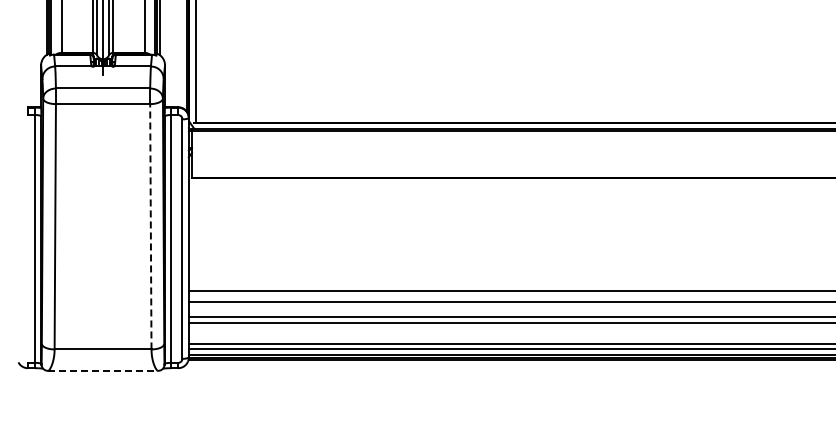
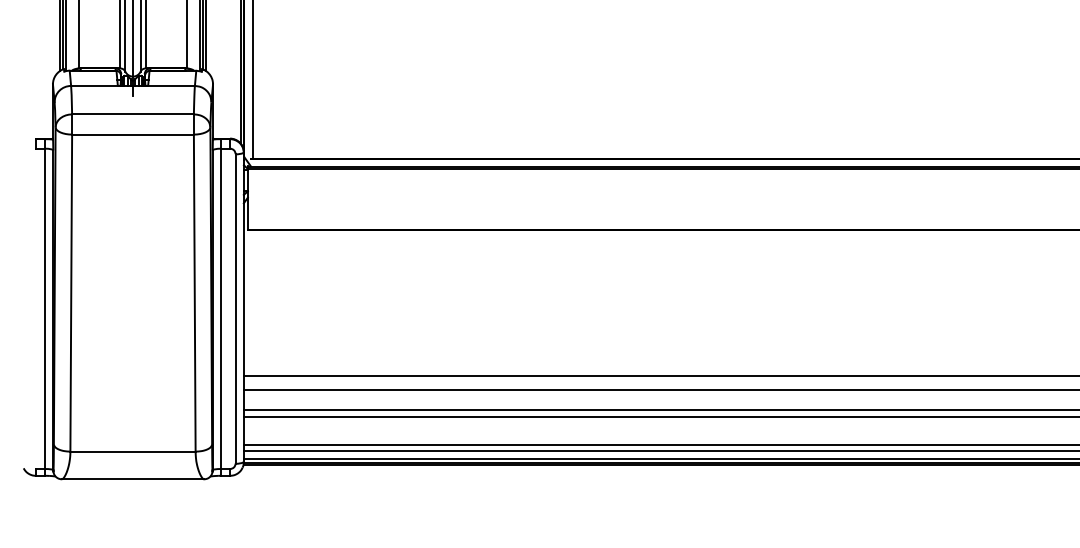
line: (150, 226) -> (194, 292), dashed -> solid
line: (103, 370) -> (133, 478), dashed -> solid

